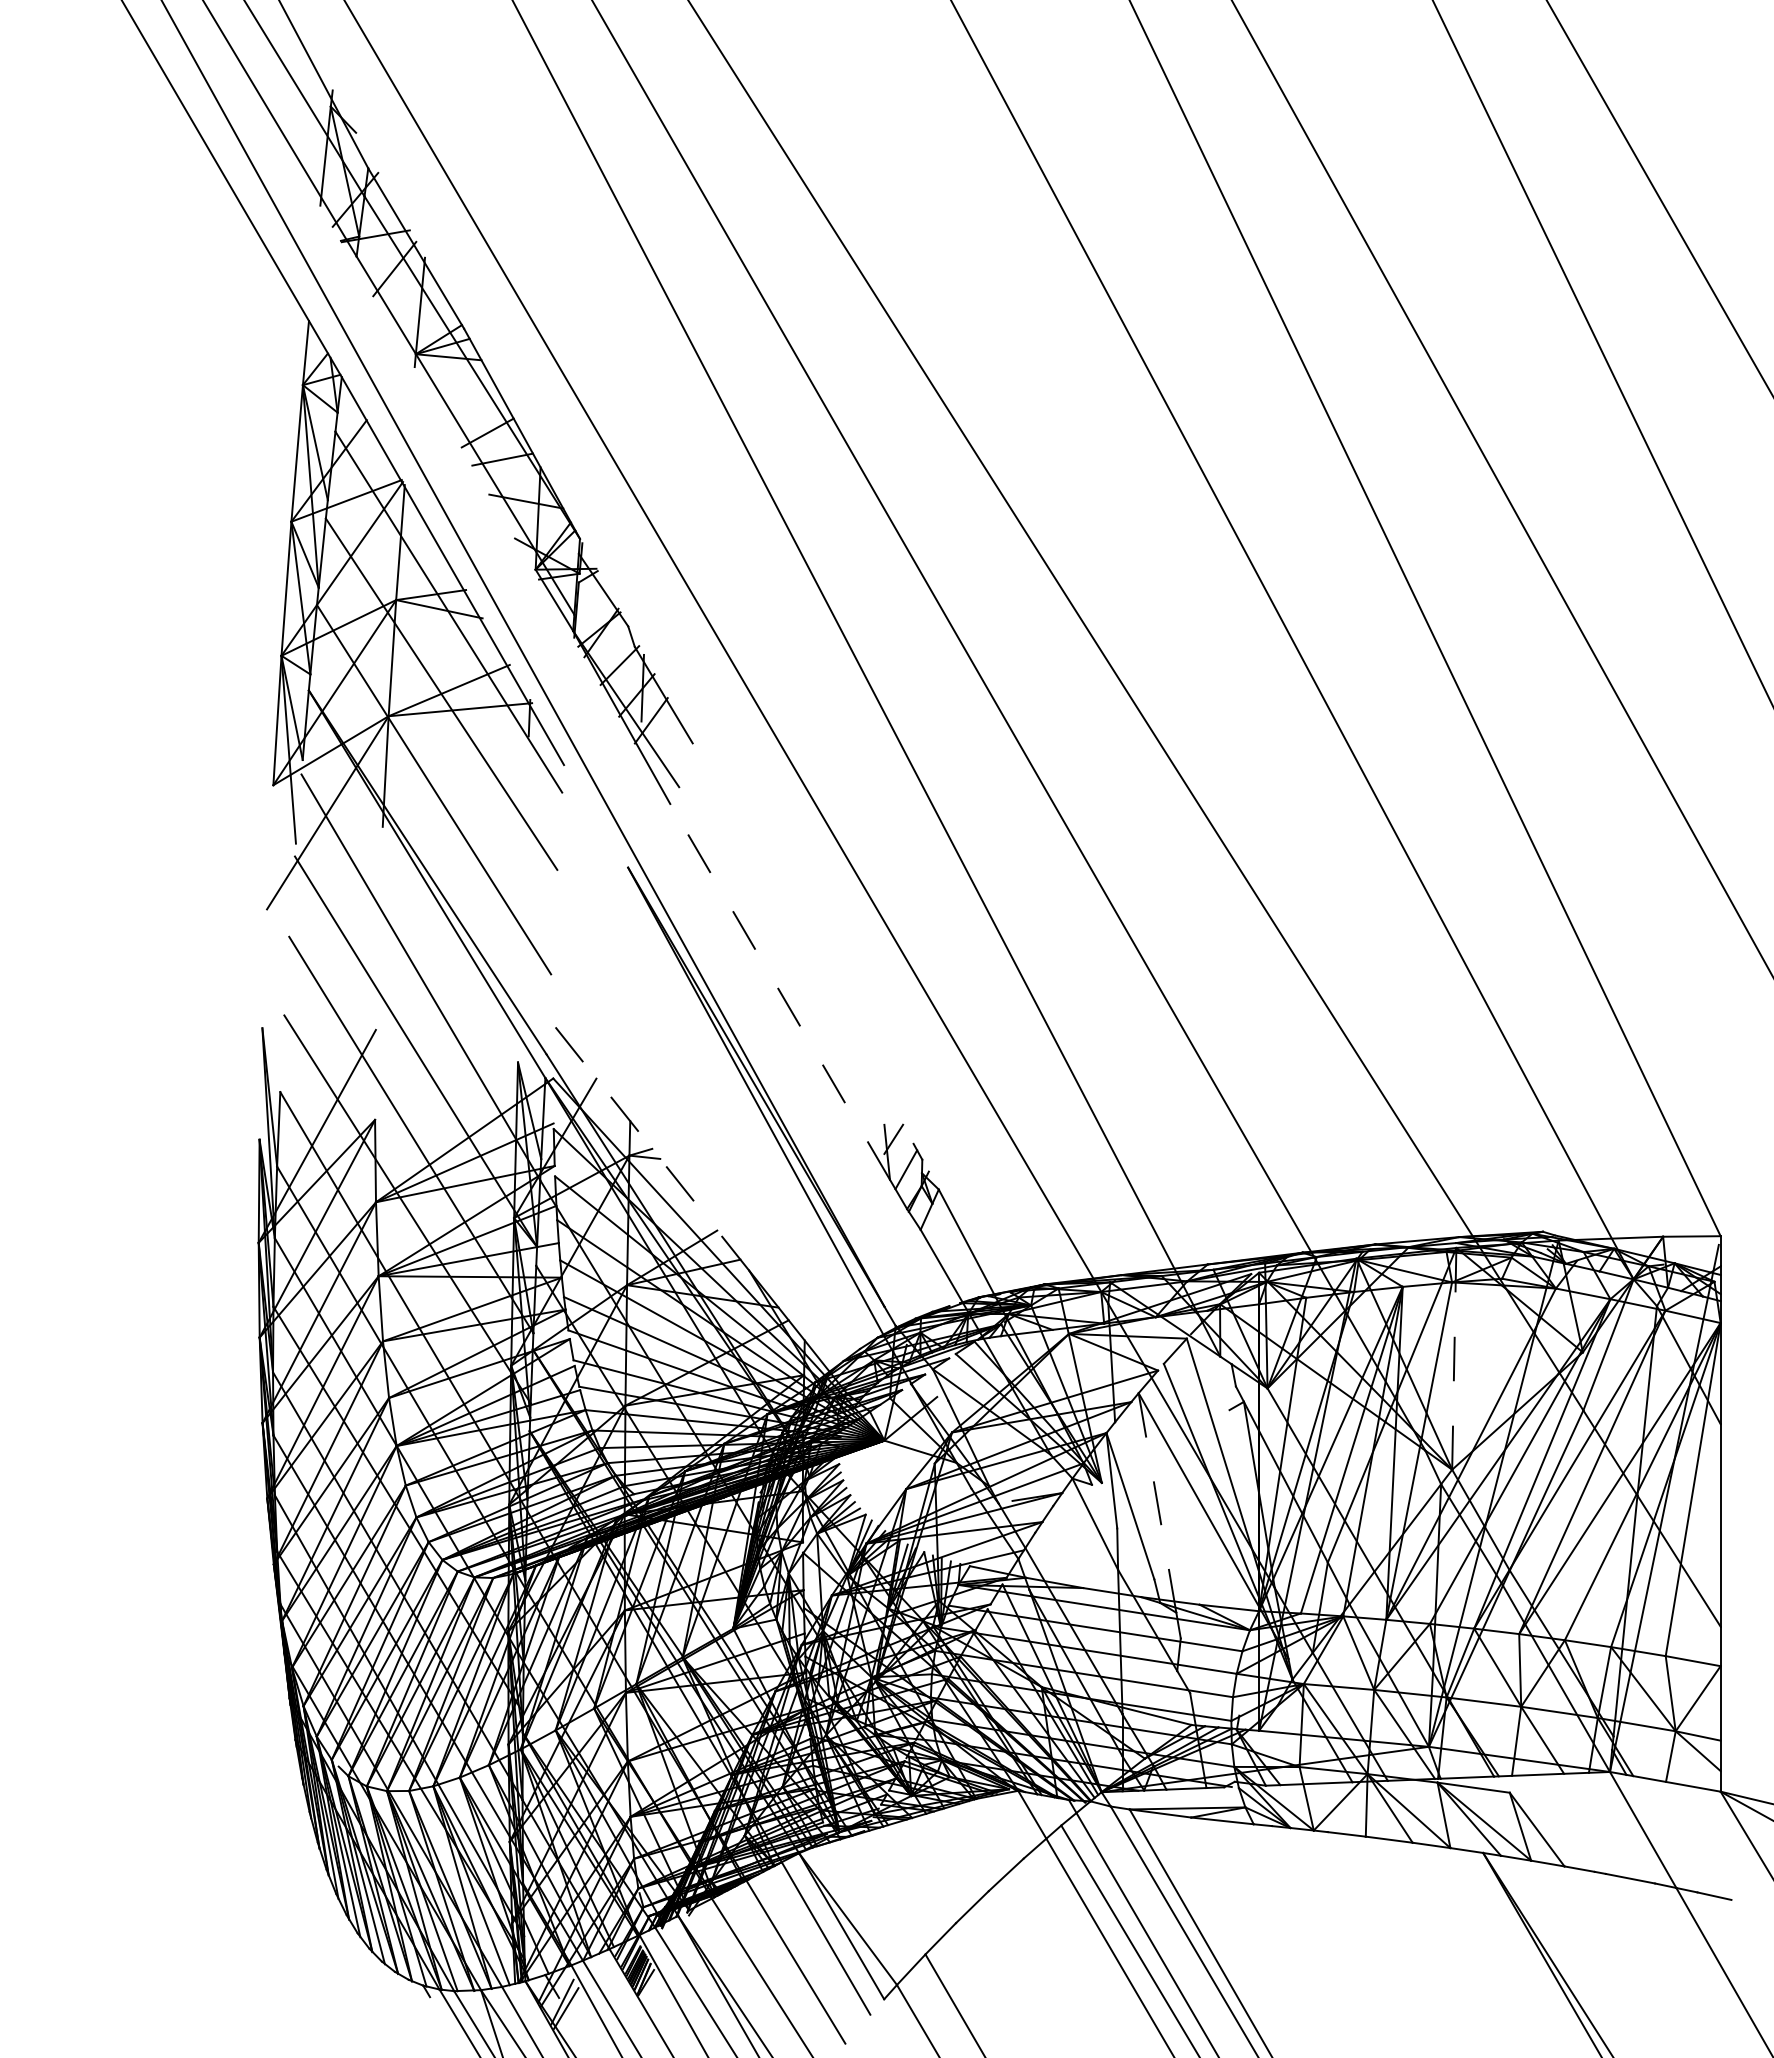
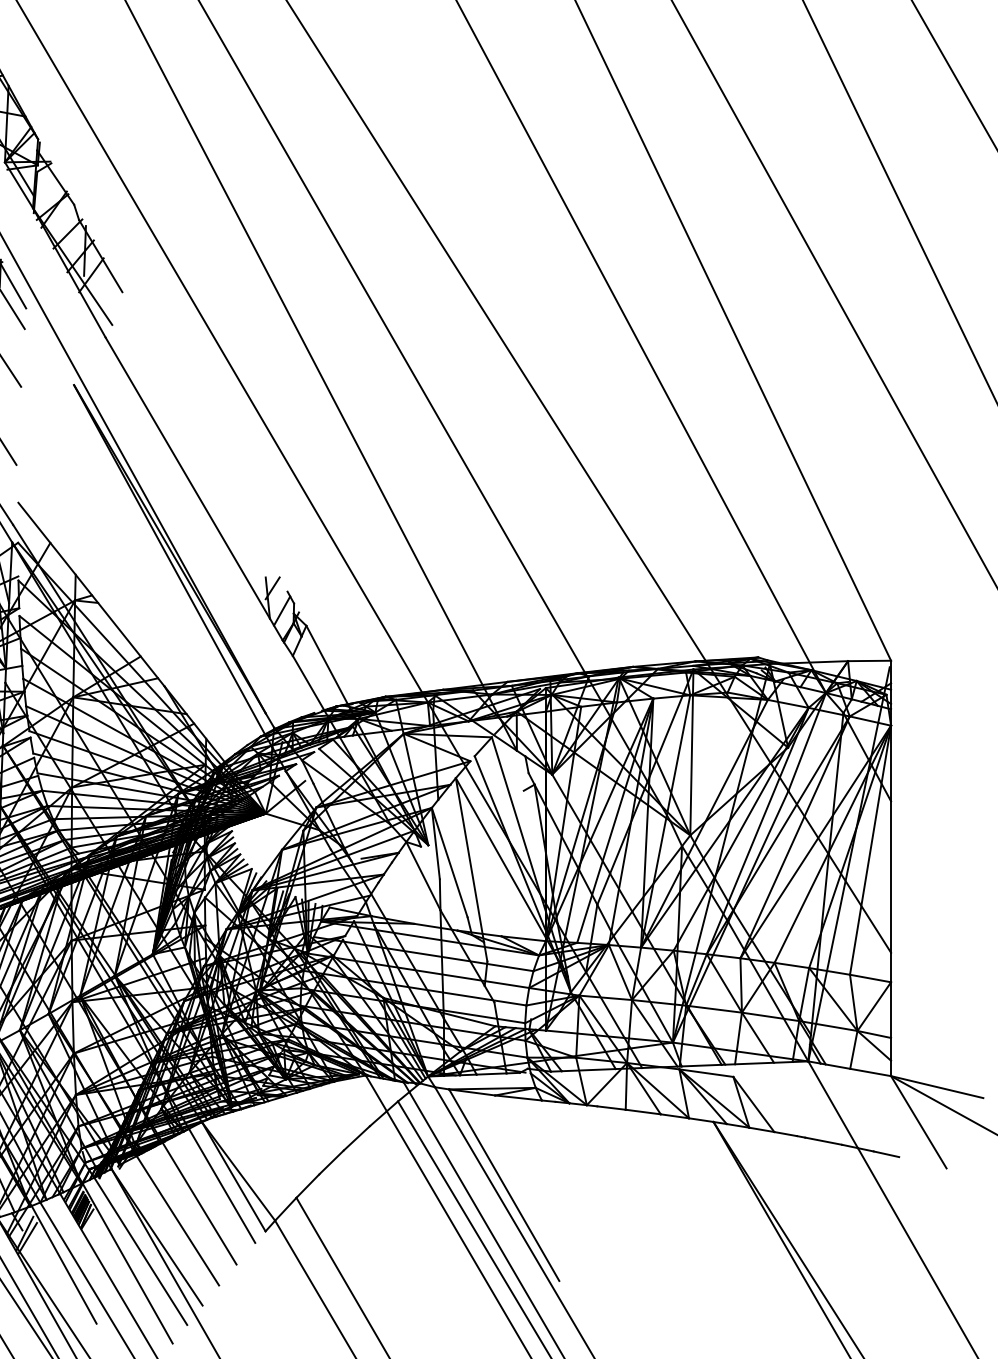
line: (780, 991) -> (188, 477), dashed -> solid
line: (651, 1147) -> (91, 594), dashed -> solid
line: (1454, 1358) -> (692, 752), dashed -> solid
line: (1157, 1502) -> (469, 859), dashed -> solid

